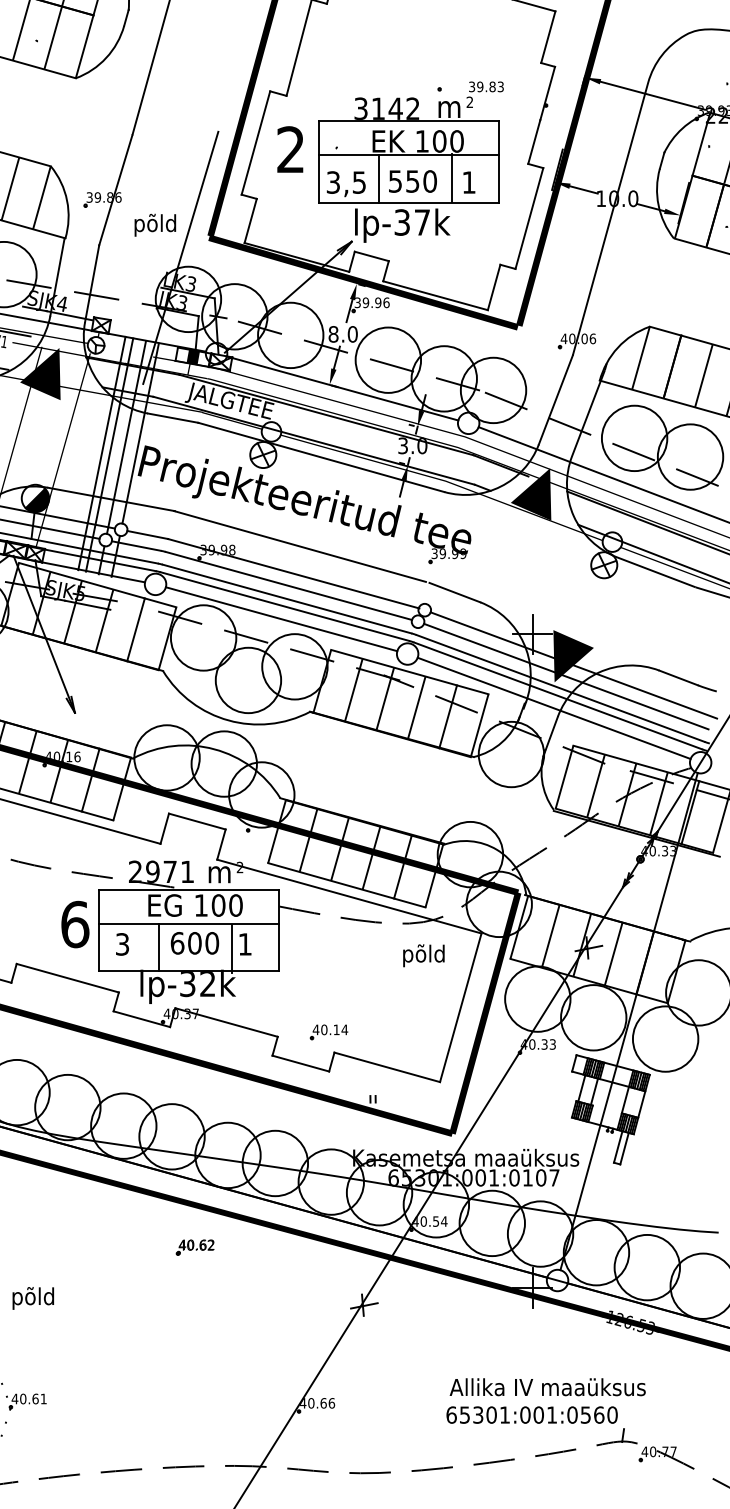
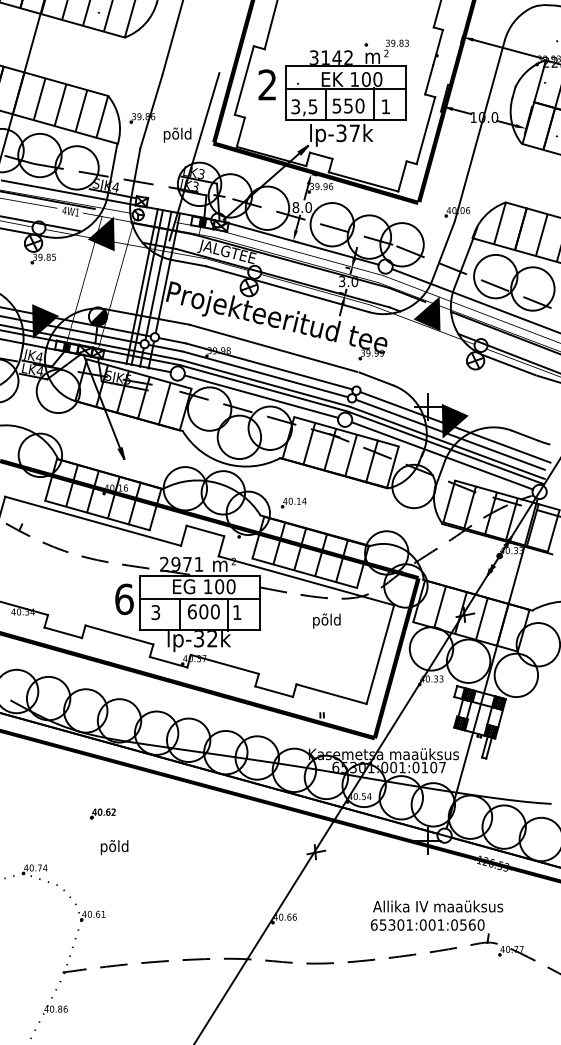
text: (423, 954) -> (326, 620), moved
part: (328, 1031) -> (293, 502), moved
part: (194, 1247) -> (102, 813), moved
text: (33, 1298) -> (114, 847), moved

